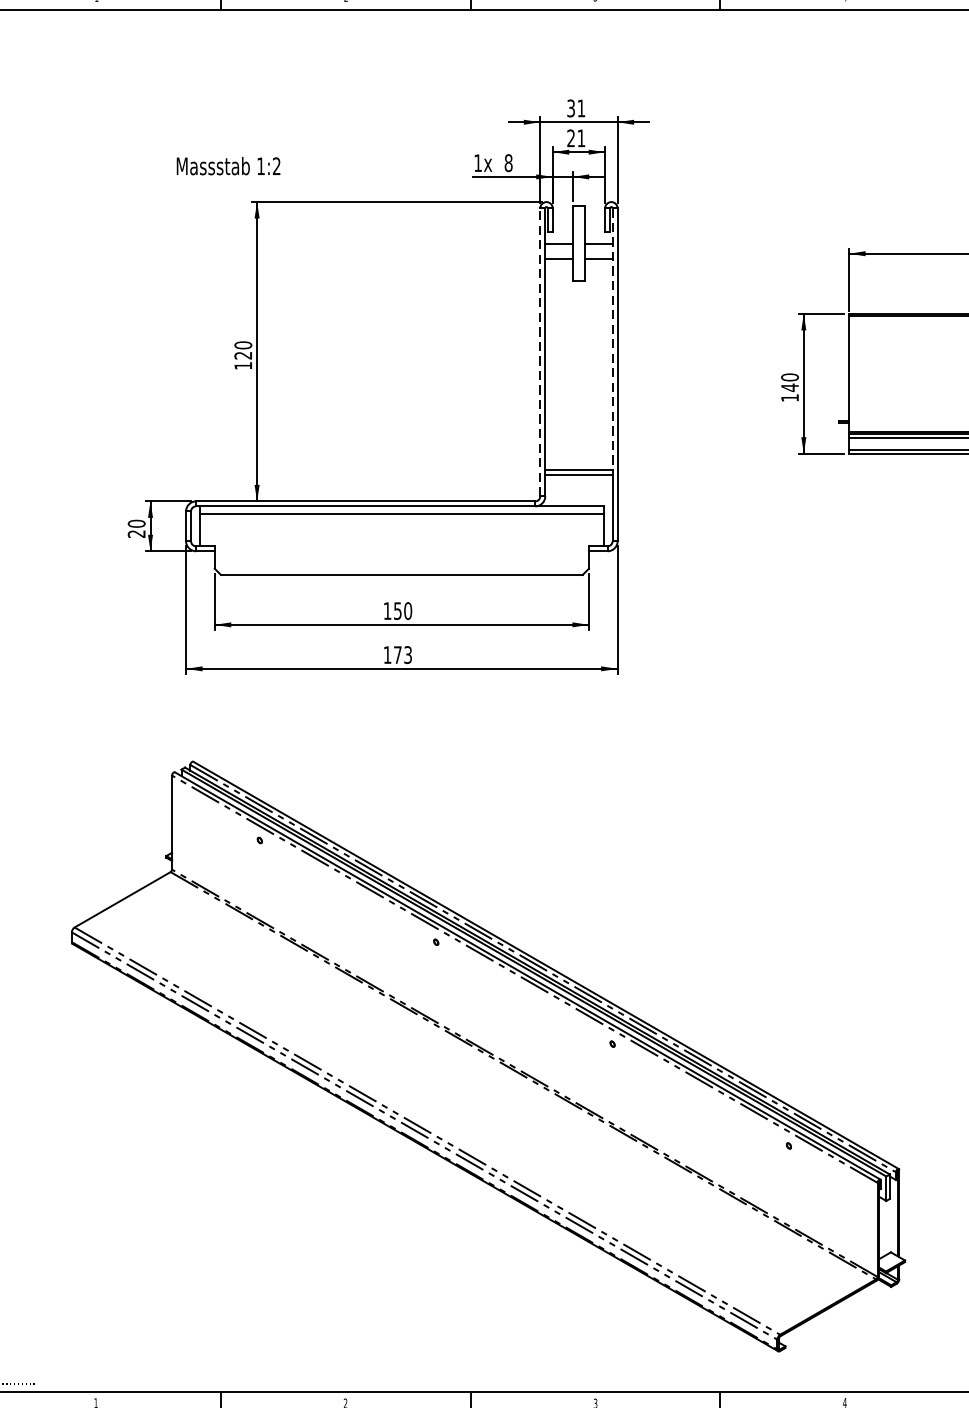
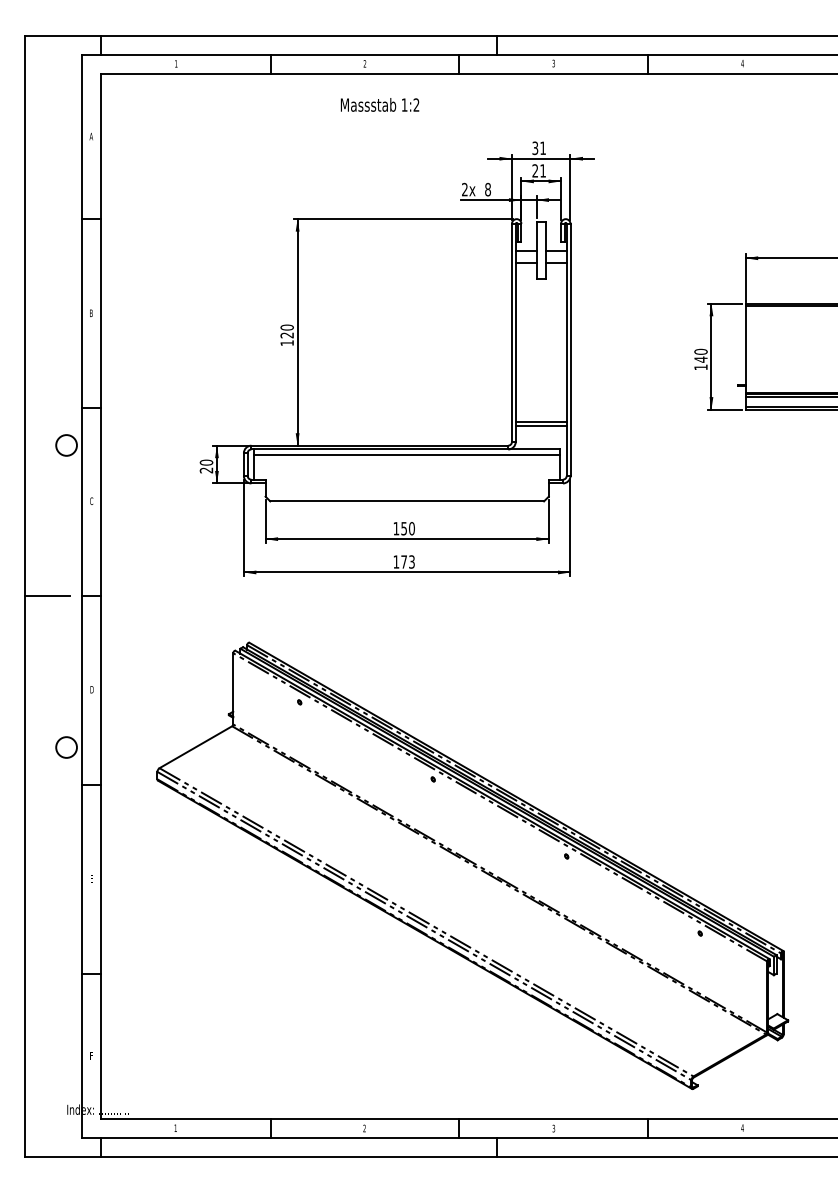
text: (477, 162) -> (464, 189), 1x -> 2x
text: (227, 165) -> (379, 104), moved
line: (612, 338) -> (566, 322), dashed -> solid
line: (539, 351) -> (511, 332), dashed -> solid

